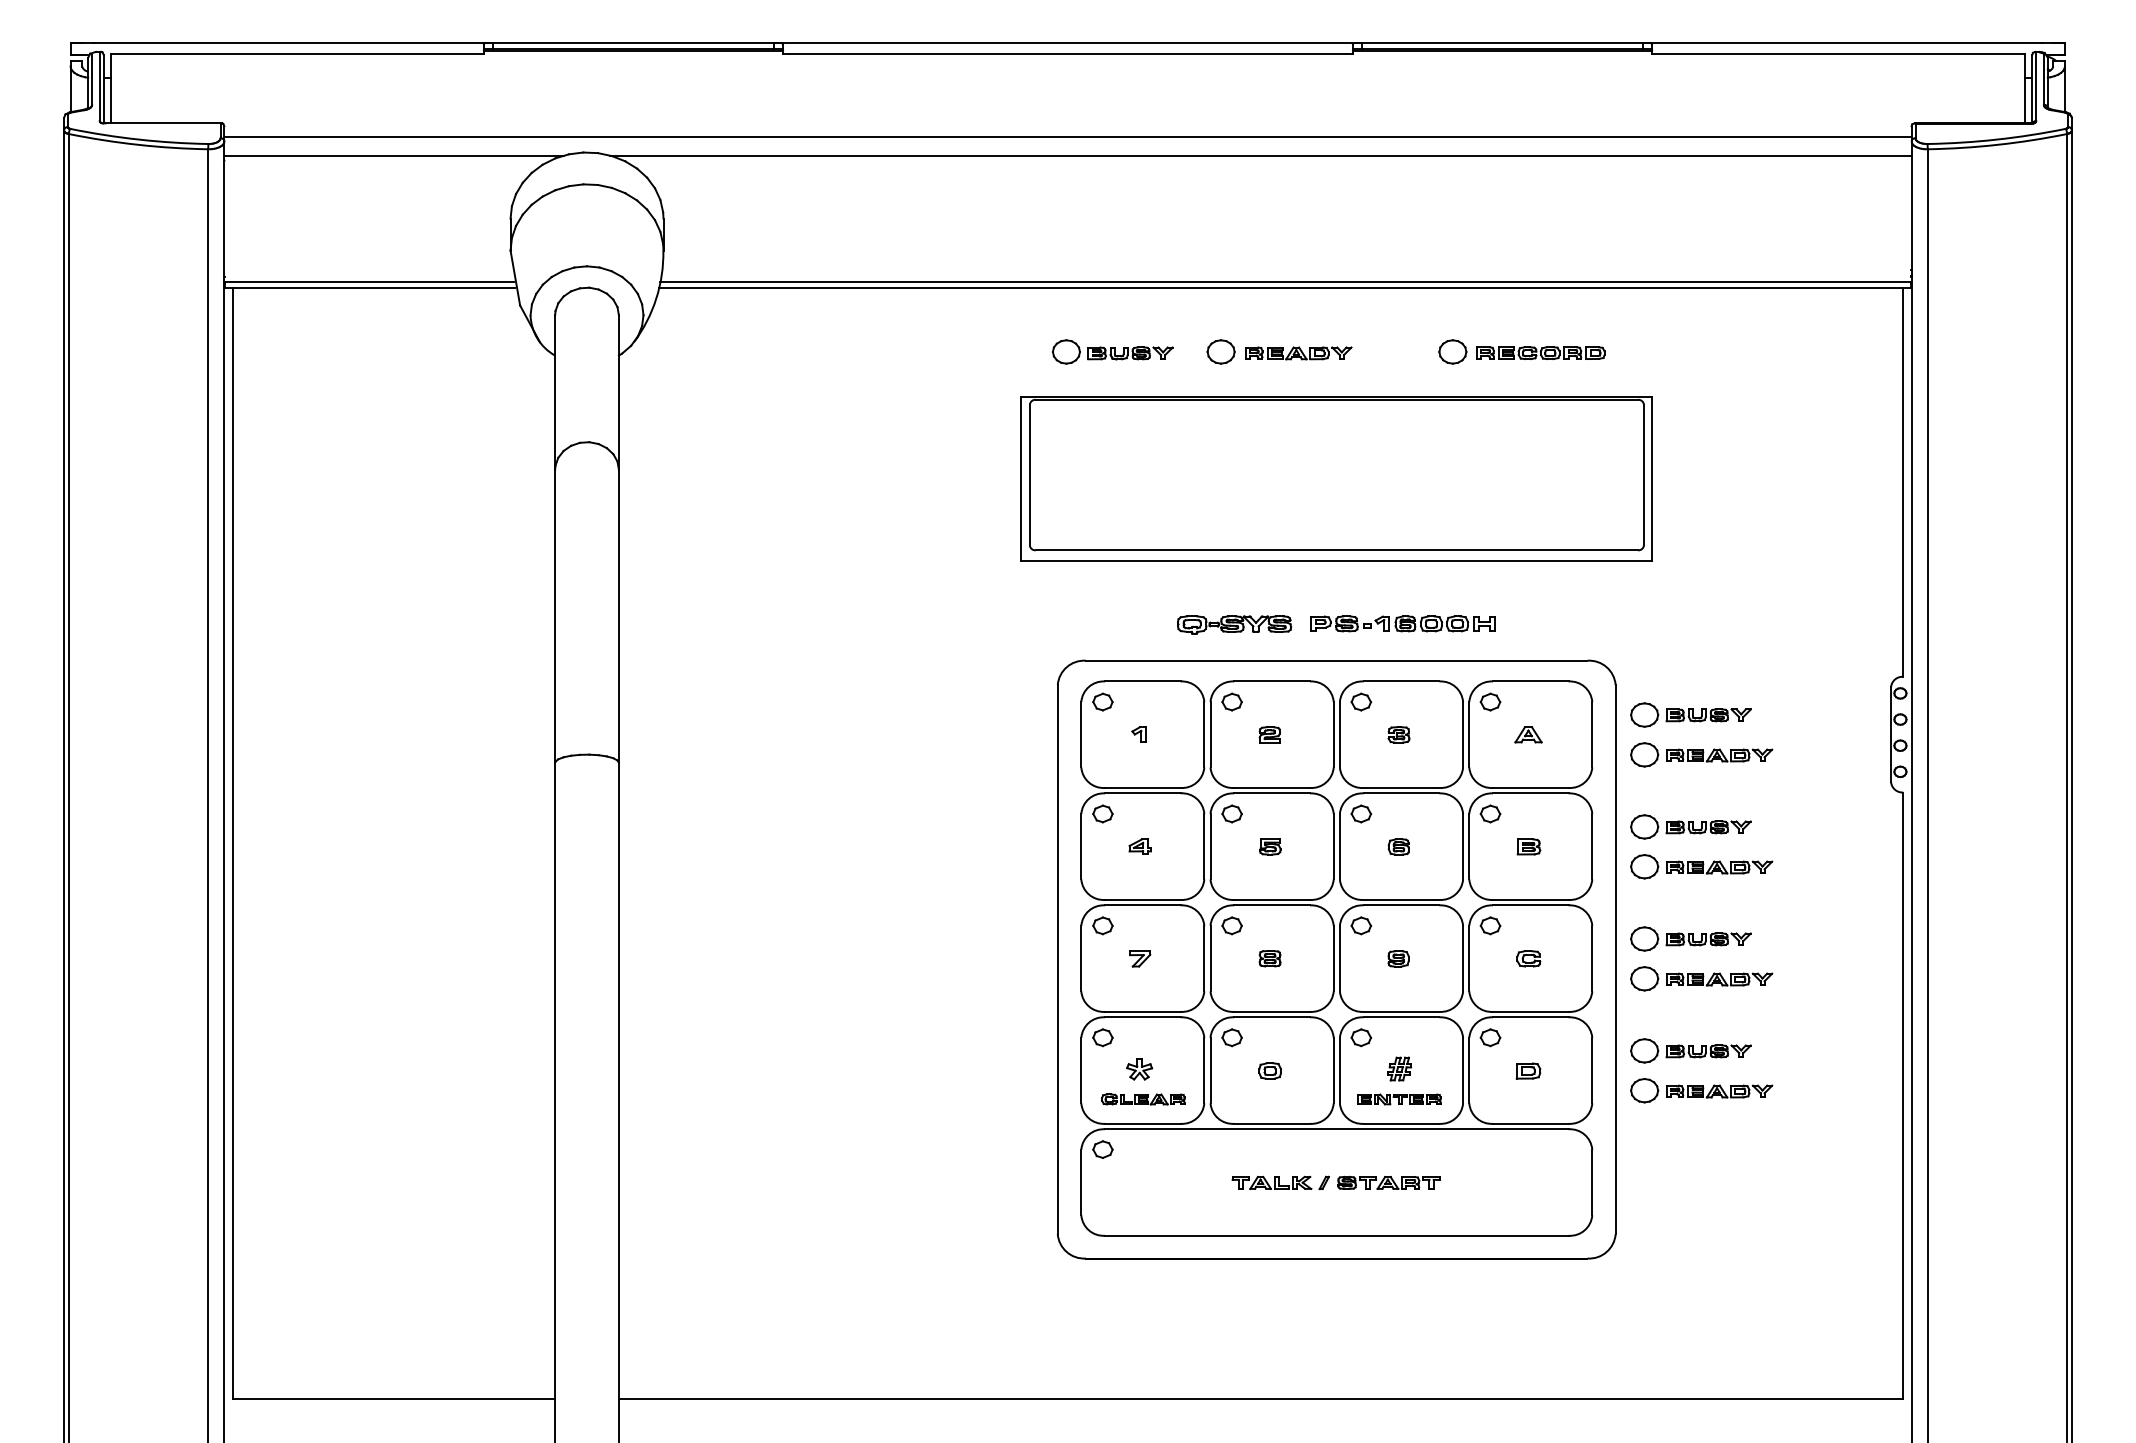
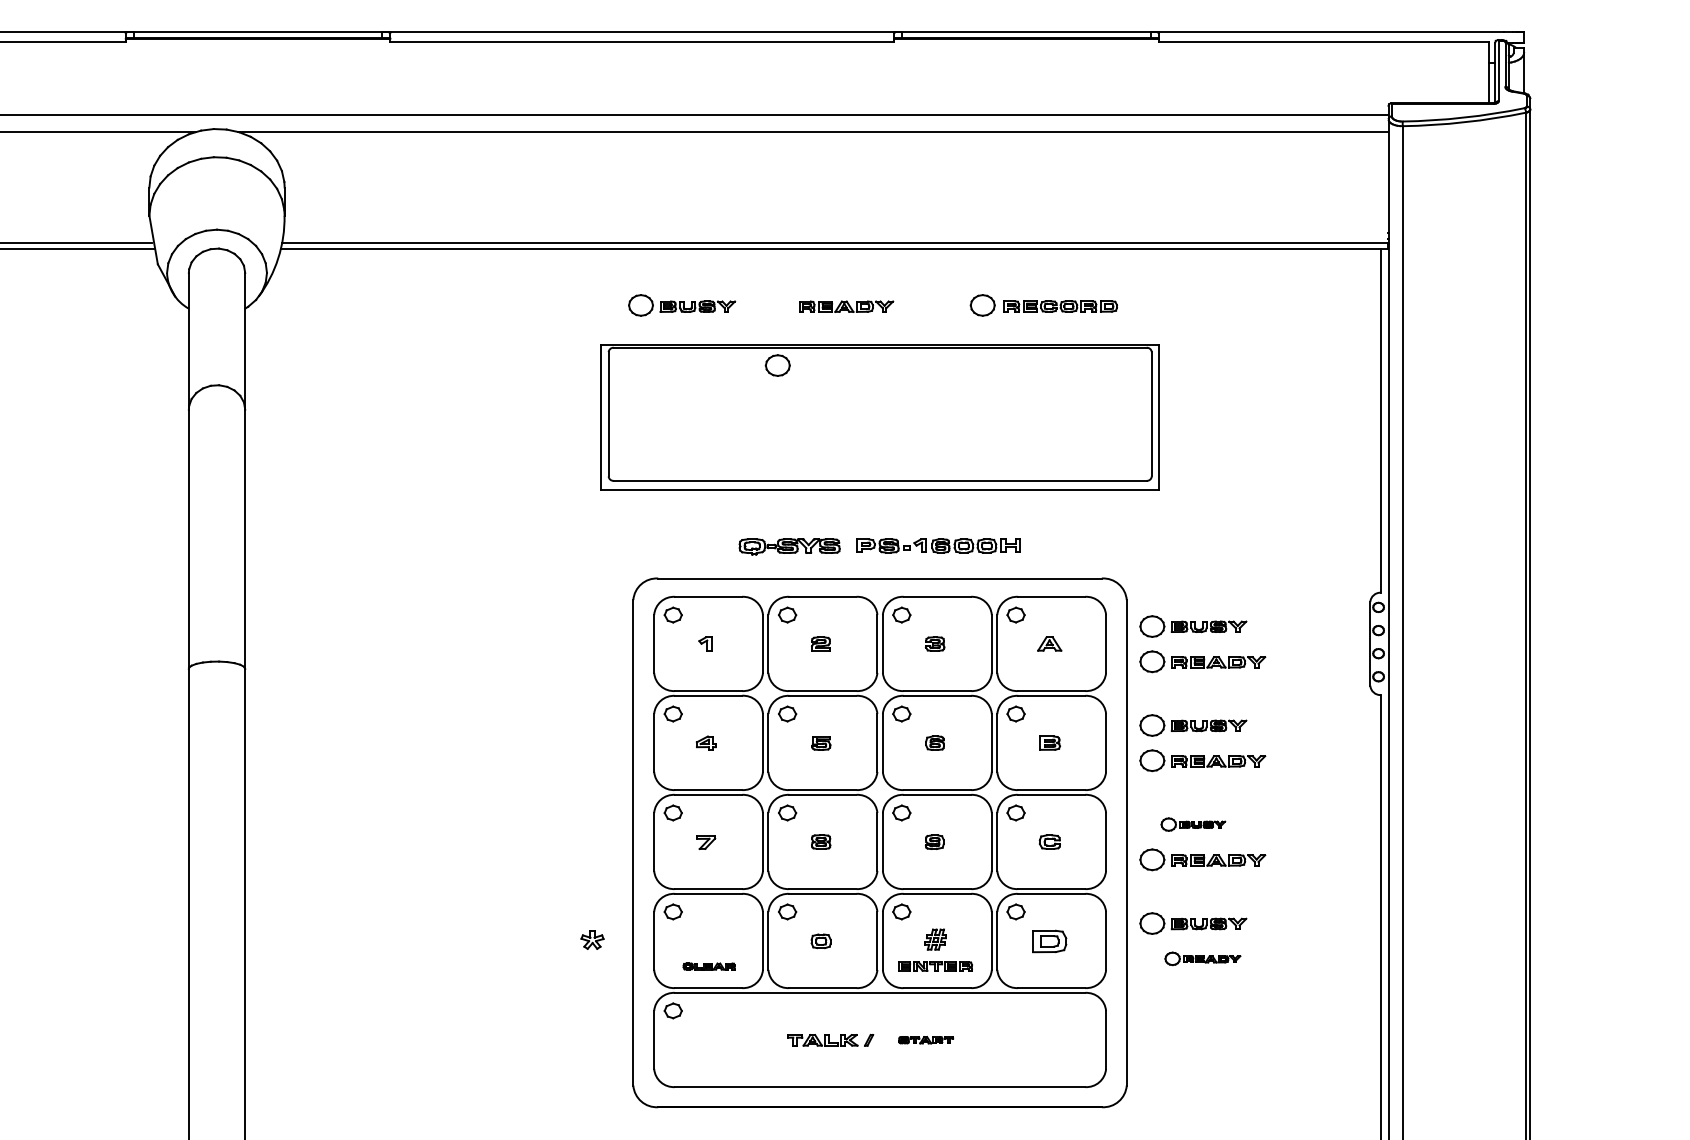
part: (1220, 351) -> (777, 365), moved
part: (1690, 938) -> (1192, 824), size x0.6
part: (1139, 1069) -> (592, 940), moved
part: (1528, 1070) -> (1049, 940), size x1.6
part: (1701, 1090) -> (1202, 958), size x0.6
part: (1143, 1099) -> (709, 966), size x0.7
part: (1388, 1182) -> (925, 1039), size x0.6

